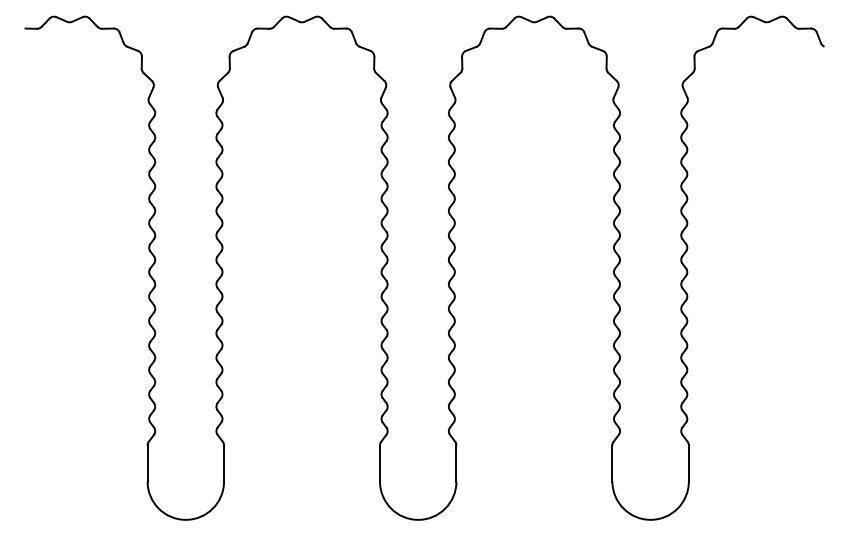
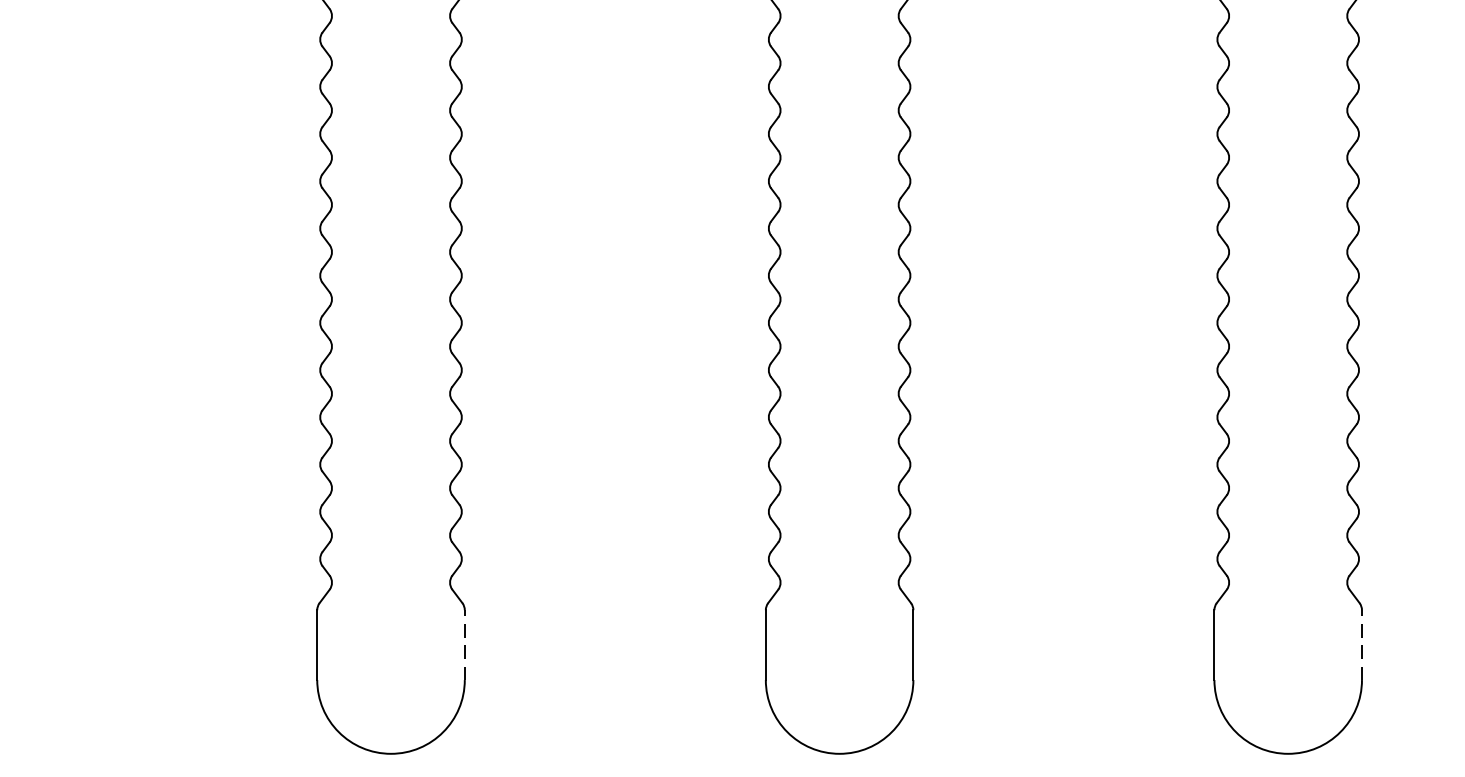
line: (224, 463) -> (465, 645), solid -> dashed
line: (688, 463) -> (1361, 645), solid -> dashed

